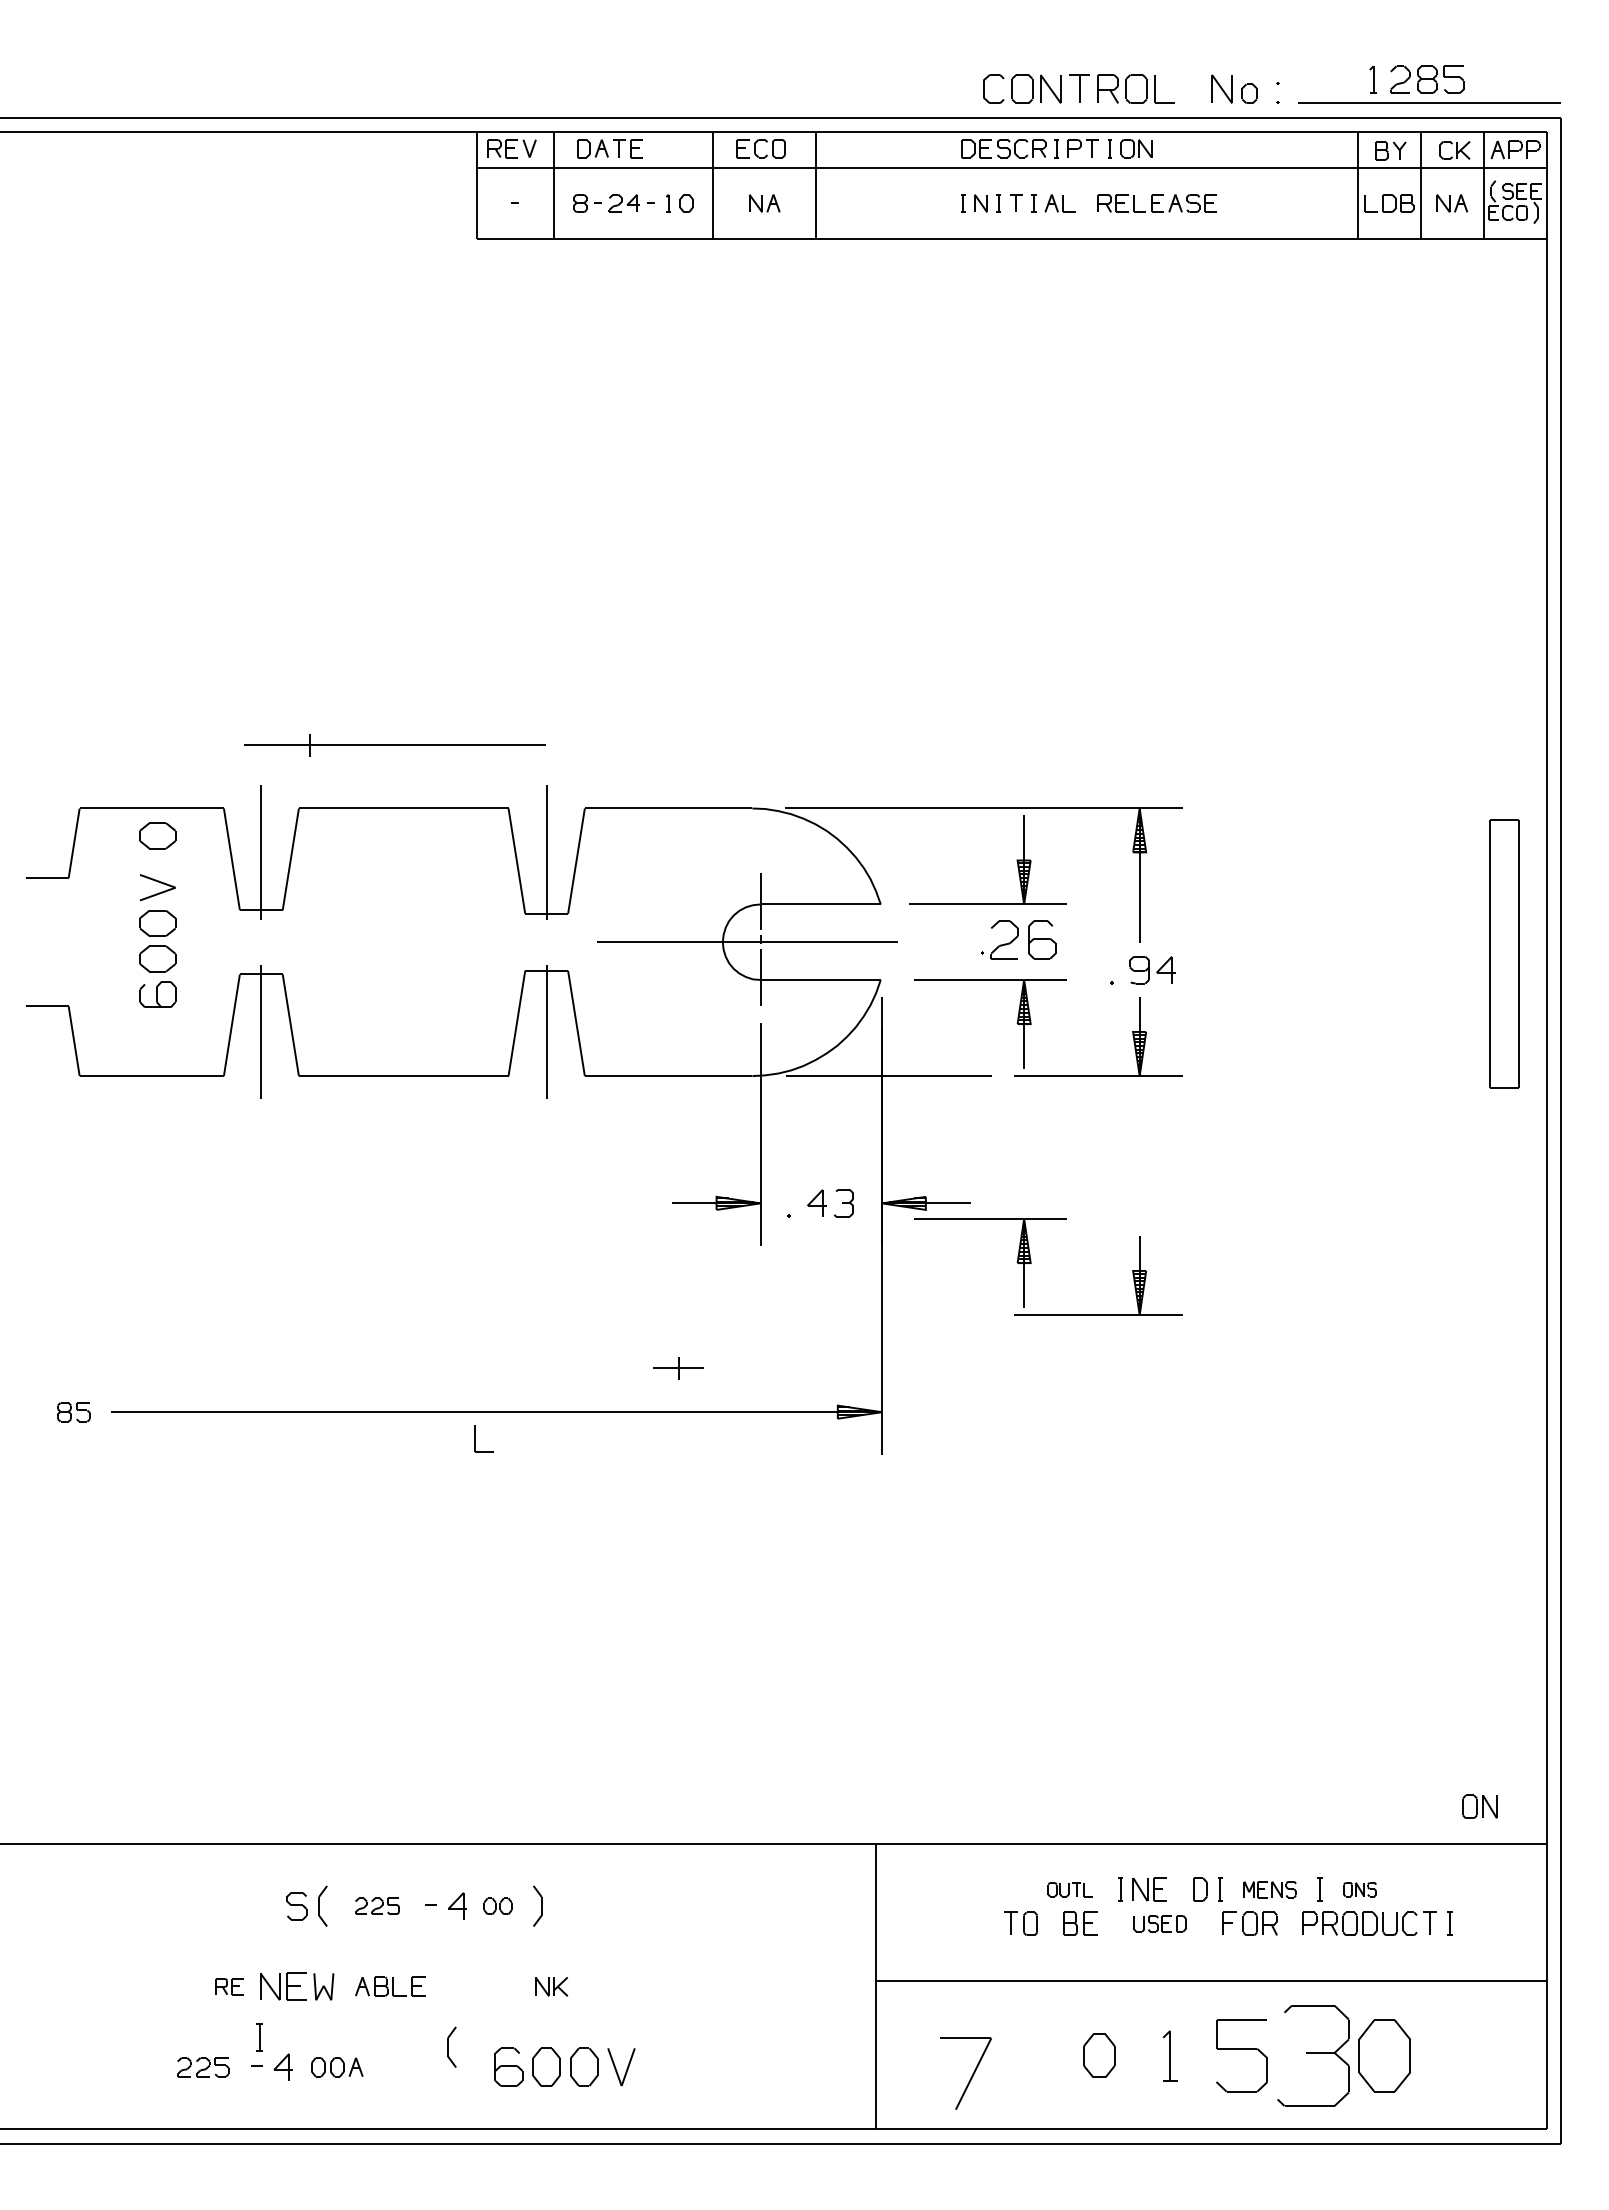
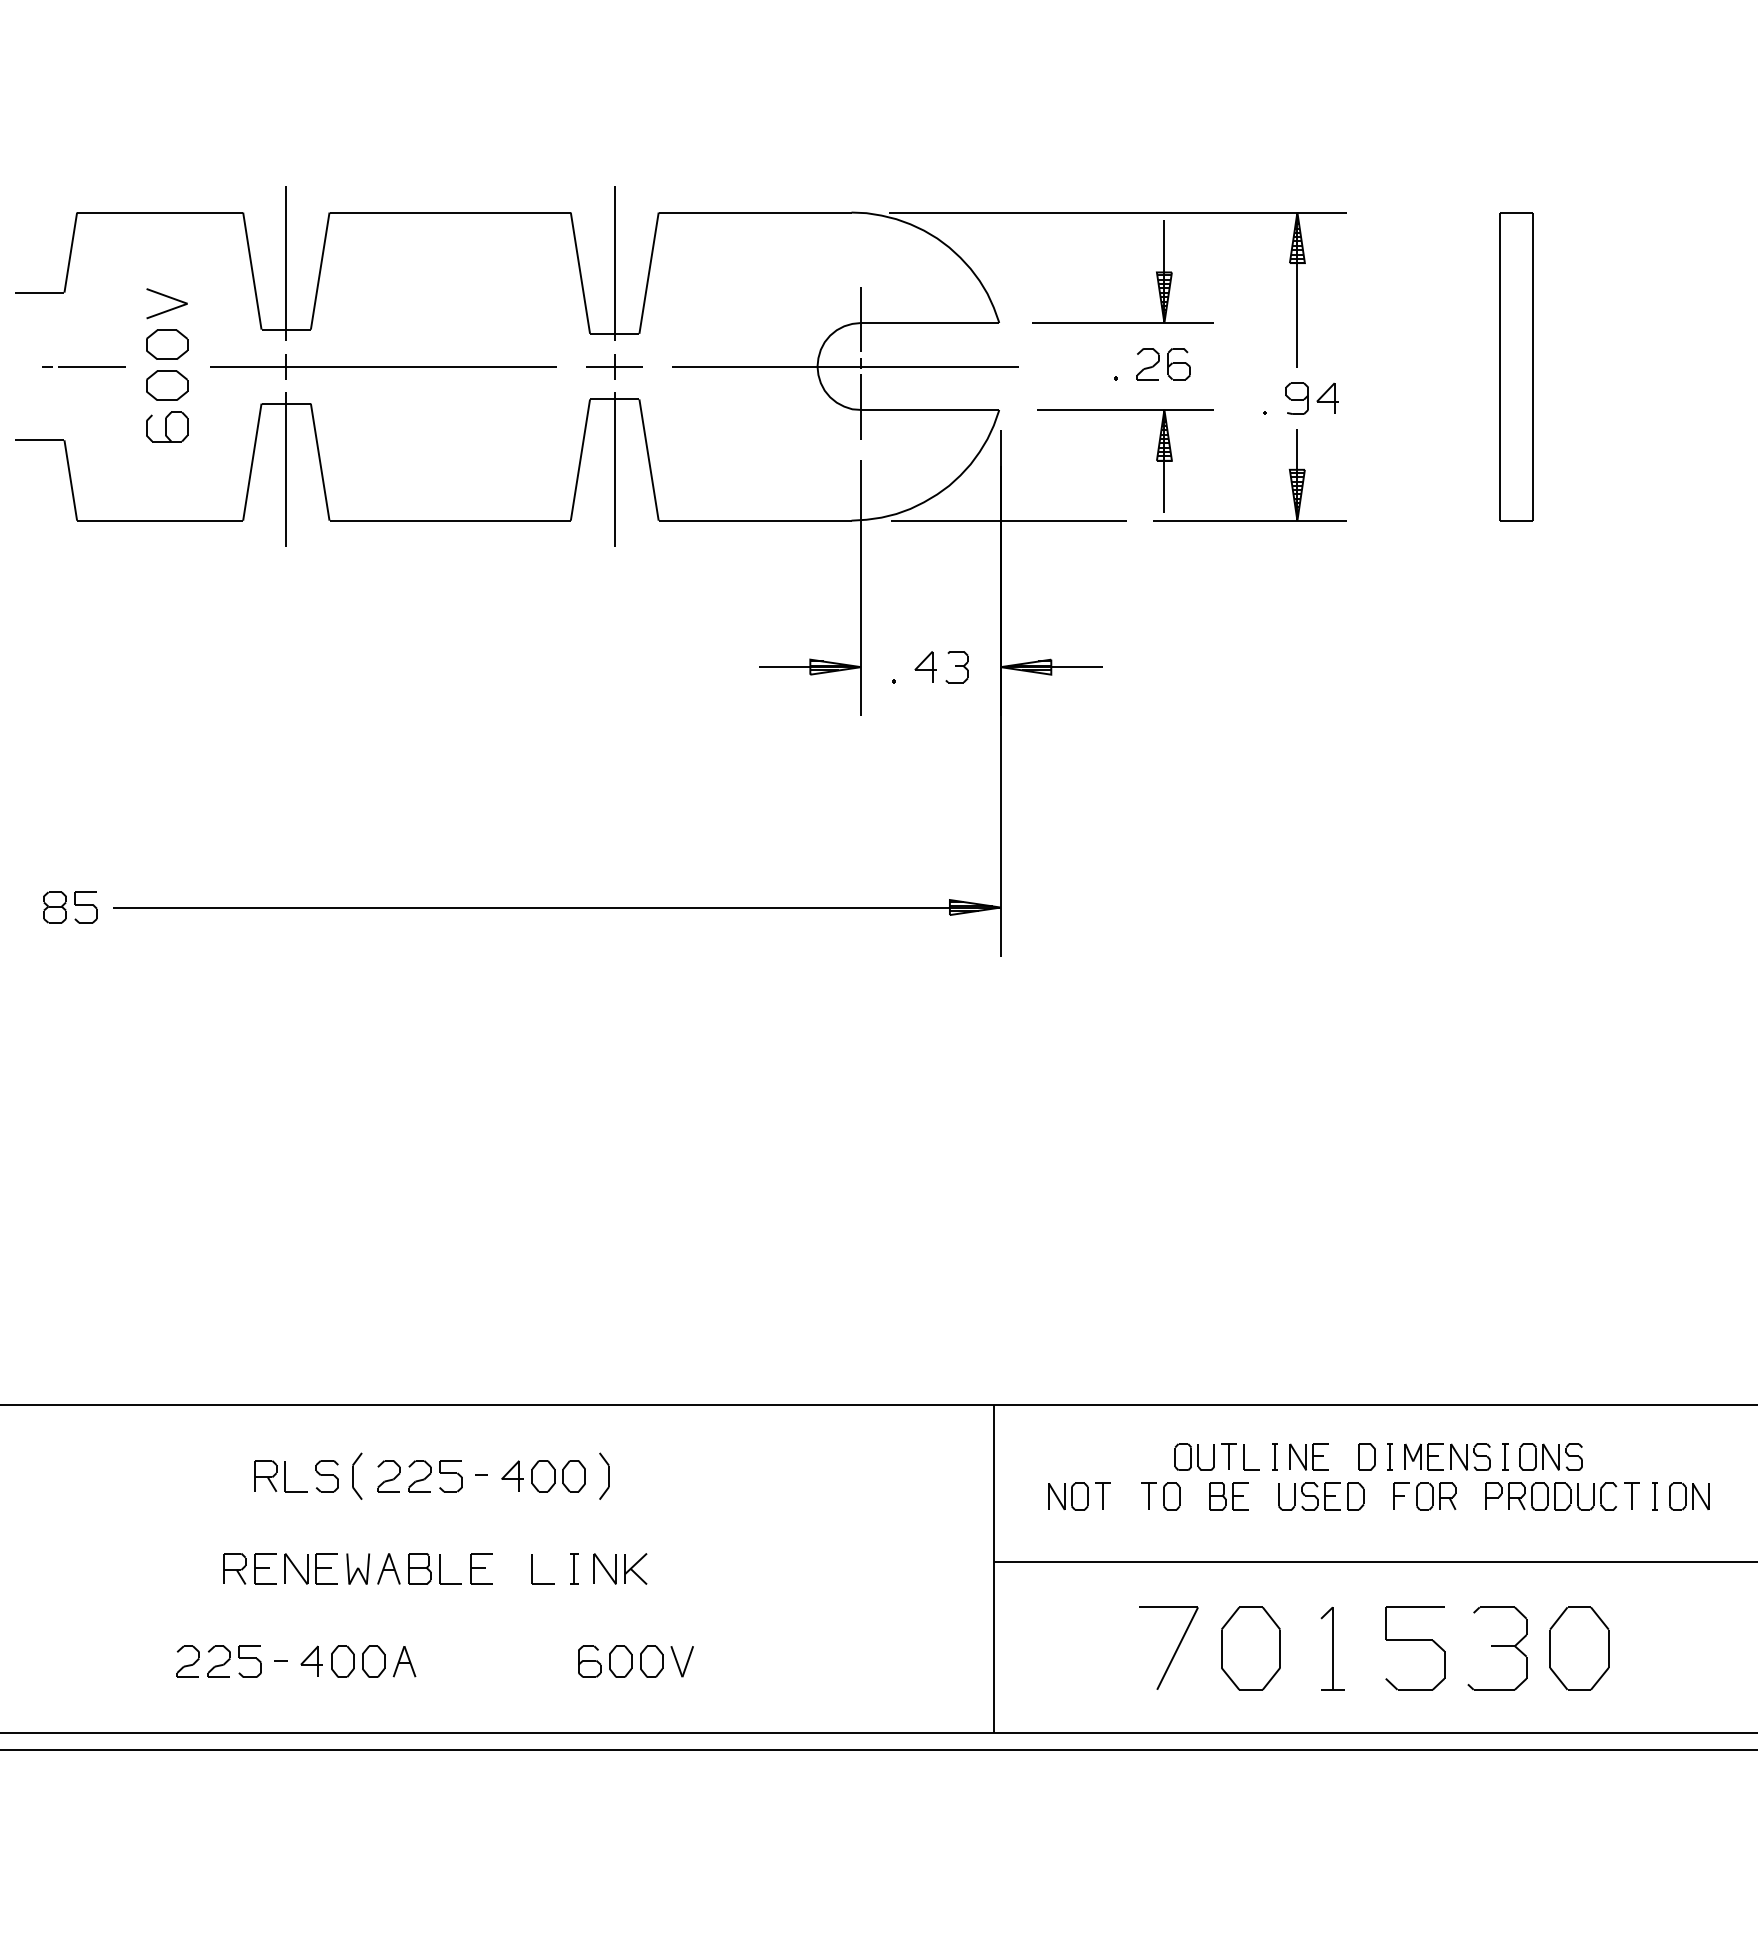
part: (394, 745) -> (383, 366), moved
part: (157, 835) -> (166, 243), removed
part: (1023, 940) -> (1163, 364), size x0.71
line: (85, 941) -> (83, 365), added
part: (1504, 953) -> (1517, 365), moved
part: (1031, 1263) -> (1172, 736), removed
part: (678, 1368) -> (614, 366), moved
part: (73, 1412) -> (70, 907), size x1.43
part: (475, 1438) -> (532, 1568), moved
part: (1479, 1806) -> (1688, 1496), moved
part: (1070, 1889) -> (1217, 1457), size x1.67
part: (1269, 1889) -> (1446, 1457), size x1.43
part: (1359, 1889) -> (1550, 1457), size x1.67
part: (256, 1906) -> (280, 1476), added
part: (377, 1906) -> (419, 1476), size x1.67
part: (497, 1906) -> (558, 1476), size x1.67
part: (950, 1923) -> (1079, 1496), added
part: (1159, 1923) -> (1320, 1496), size x1.43
part: (229, 1986) -> (249, 1568), size x1.67
part: (390, 1986) -> (434, 1568), size x1.43
part: (551, 1986) -> (620, 1568), size x1.43
part: (259, 2037) -> (574, 1568), moved
part: (451, 2046) -> (505, 1637), removed
part: (1099, 2055) -> (1251, 1648), size x1.67
part: (1169, 2055) -> (1331, 1648), size x1.43
part: (1313, 2055) -> (1497, 1648), size x0.71
part: (203, 2067) -> (219, 1661), size x1.43
part: (337, 2067) -> (373, 1661), size x1.43
part: (564, 2067) -> (635, 1661), size x0.71
part: (971, 2075) -> (1175, 1650), moved

